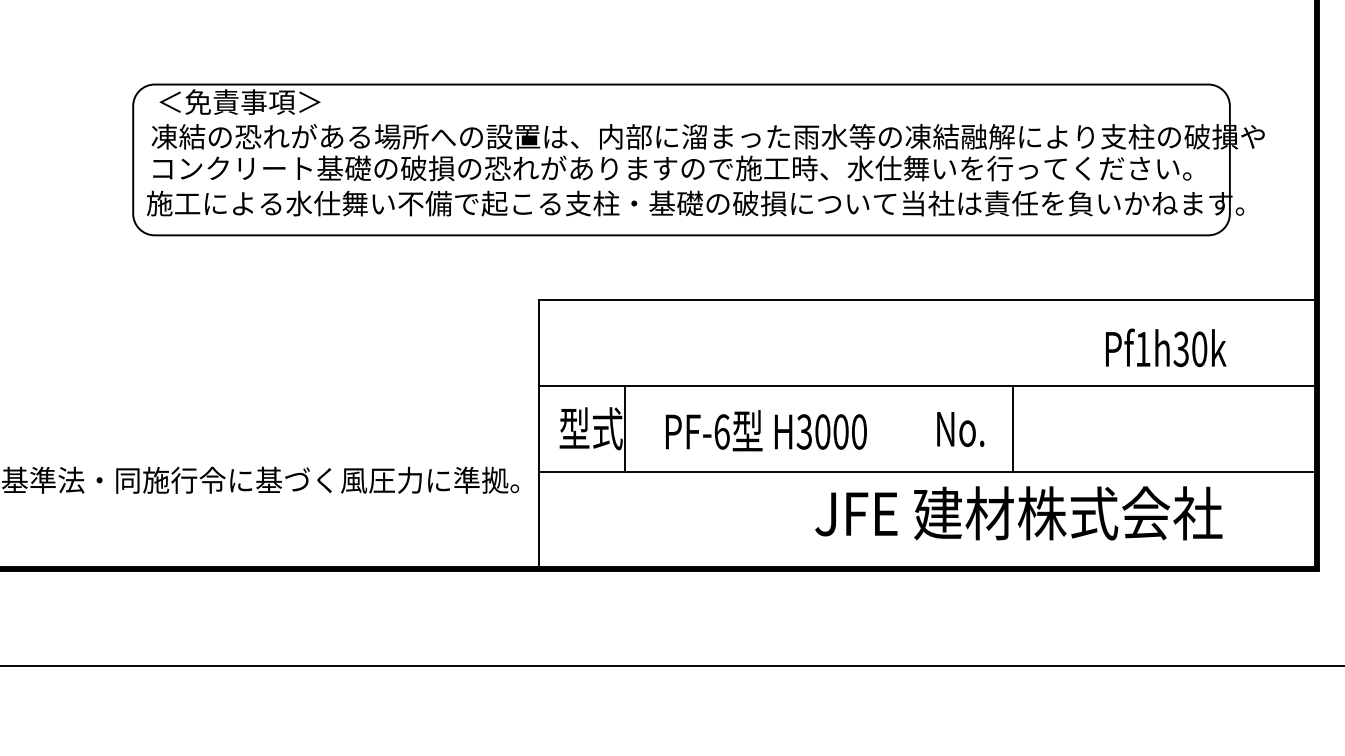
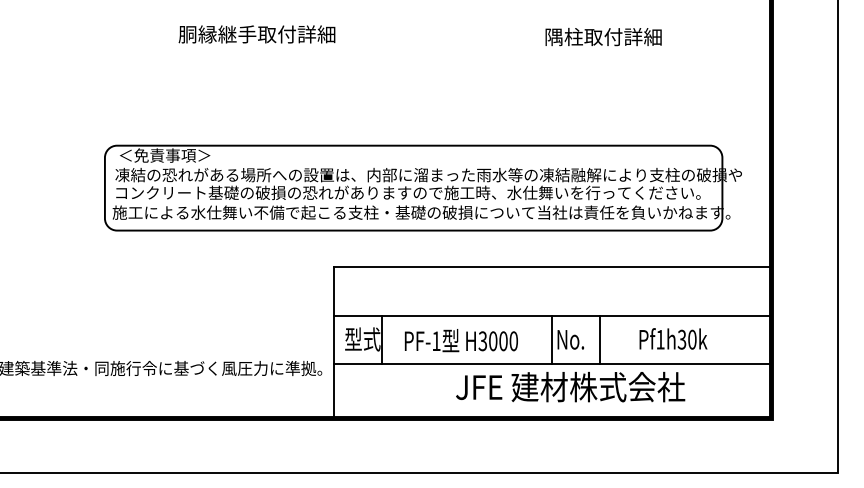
text: (1166, 347) -> (673, 338), moved
line: (926, 428) -> (551, 339), added
text: (722, 432) -> (436, 341), PF-6 -> PF-1
text: (1018, 514) -> (570, 387), moved

